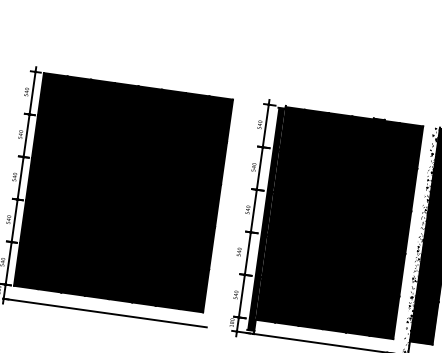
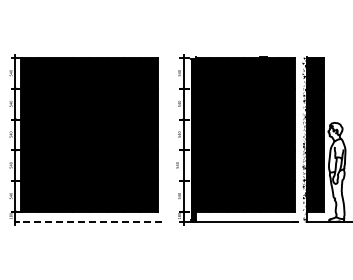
line: (106, 312) -> (89, 221), solid -> dashed

